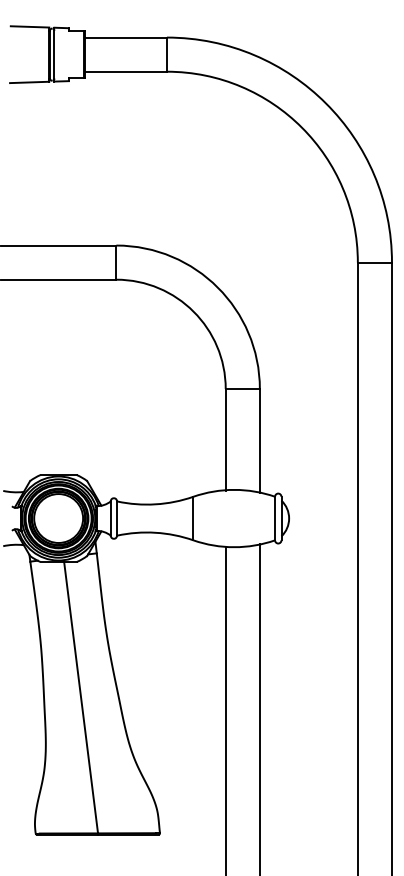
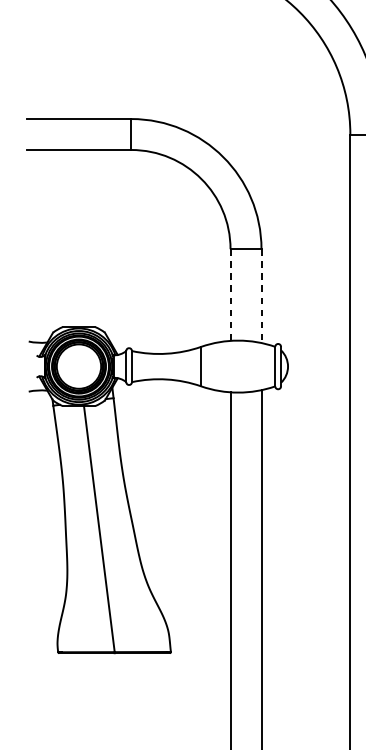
line: (225, 439) -> (230, 294), solid -> dashed
line: (259, 440) -> (261, 295), solid -> dashed

